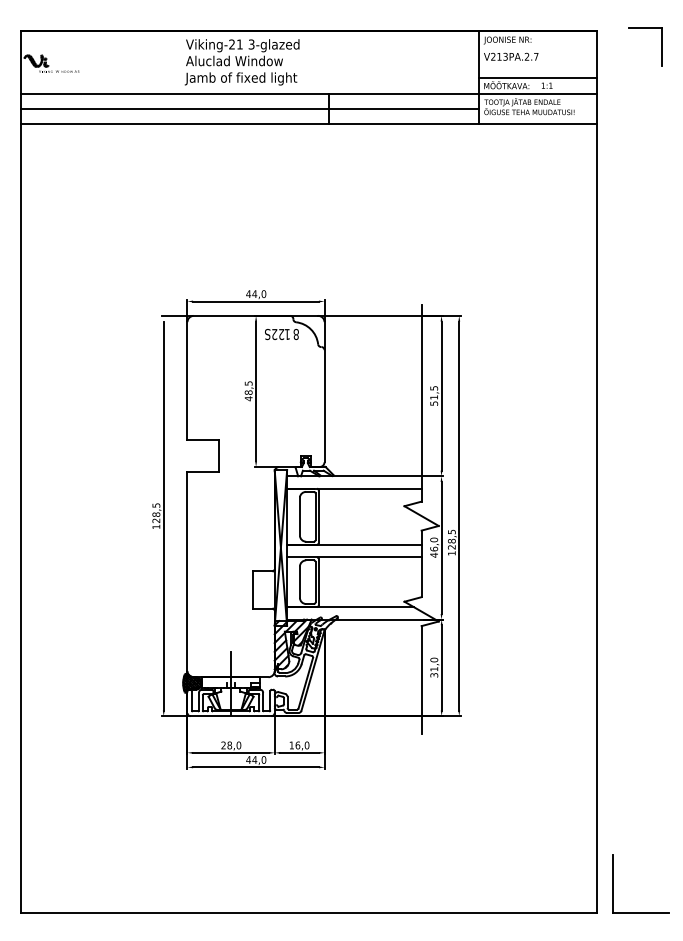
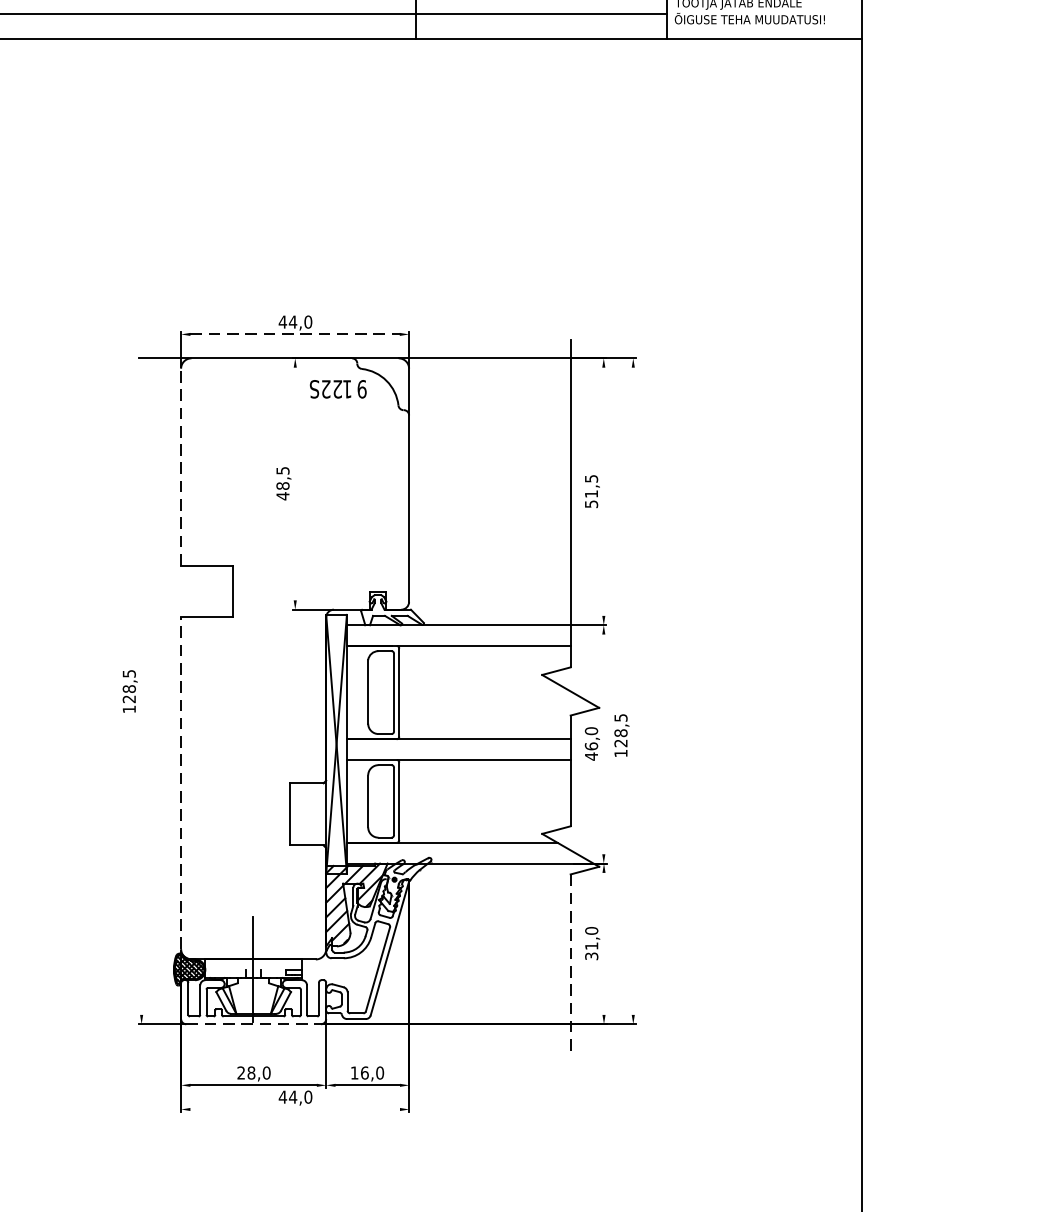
line: (256, 301) -> (295, 334), solid -> dashed
text: (295, 334) -> (360, 389), 8 -> 9
line: (187, 380) -> (181, 465), solid -> dashed
line: (256, 391) -> (295, 484), removed
line: (441, 395) -> (603, 490), removed
line: (163, 515) -> (141, 690), removed
line: (459, 515) -> (633, 690), removed
line: (441, 547) -> (603, 743), removed
line: (187, 571) -> (181, 783), solid -> dashed
line: (441, 667) -> (603, 943), removed
line: (421, 679) -> (570, 963), solid -> dashed
line: (231, 716) -> (254, 1024), solid -> dashed
line: (256, 767) -> (295, 1109), removed

